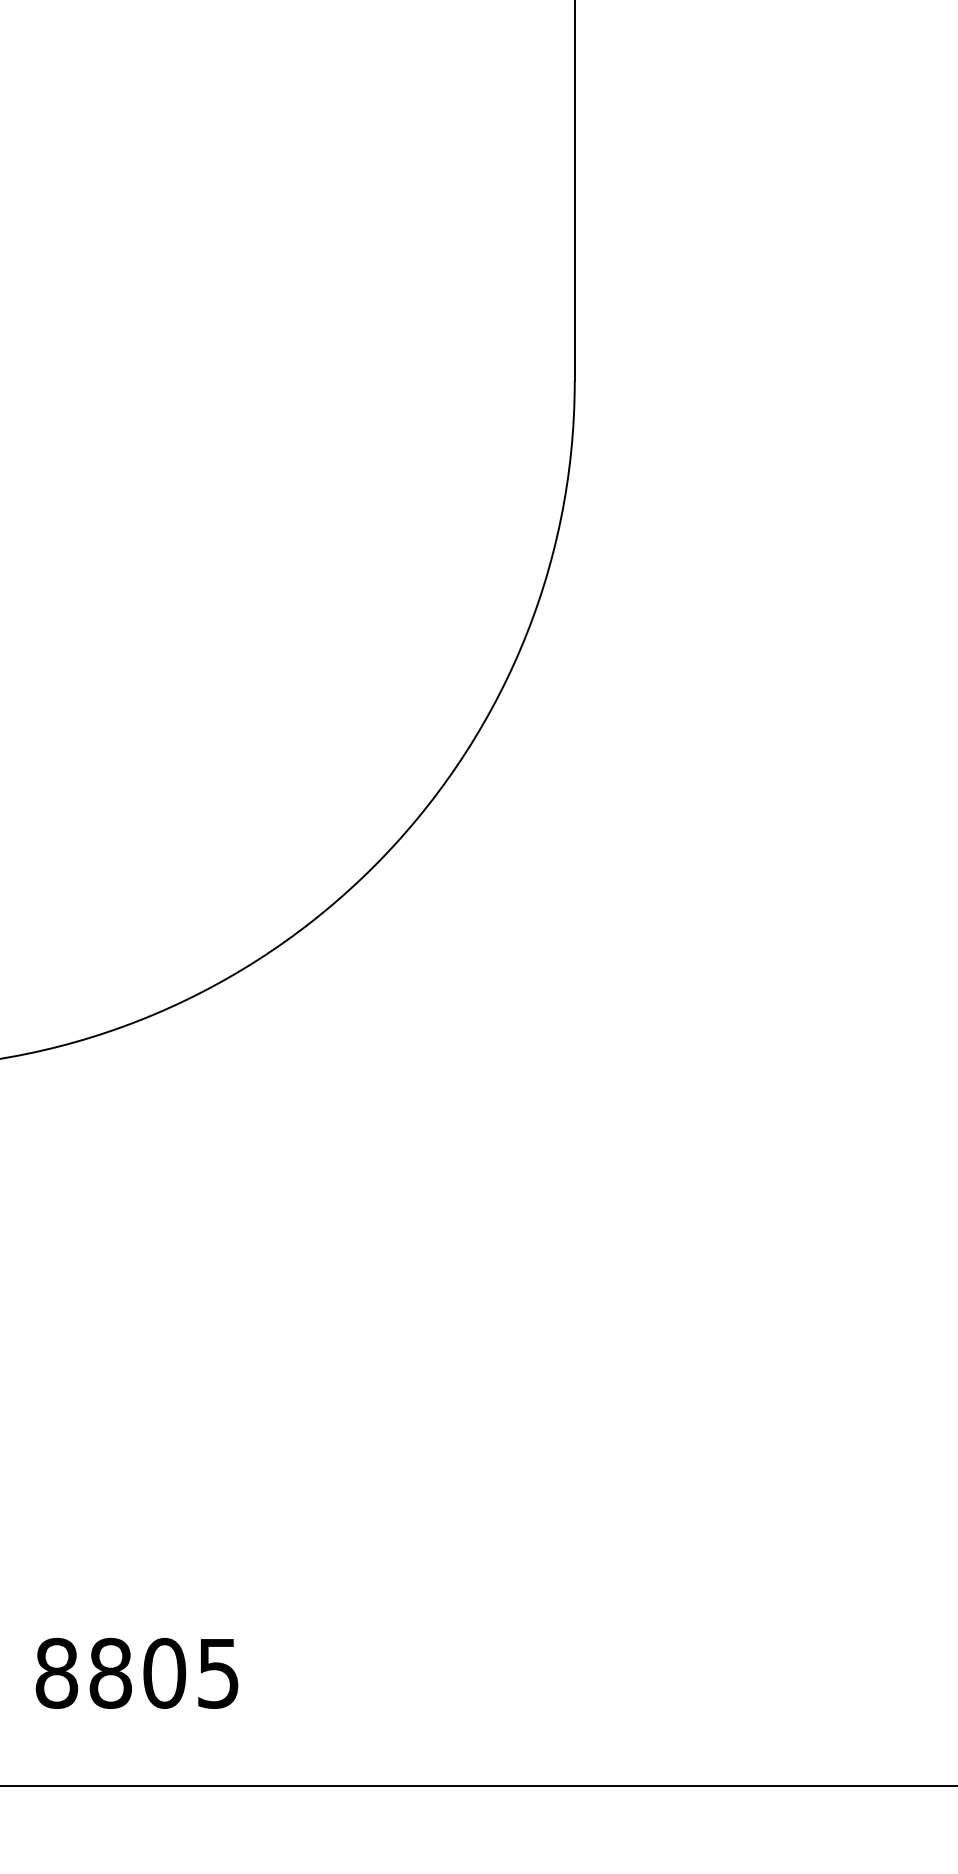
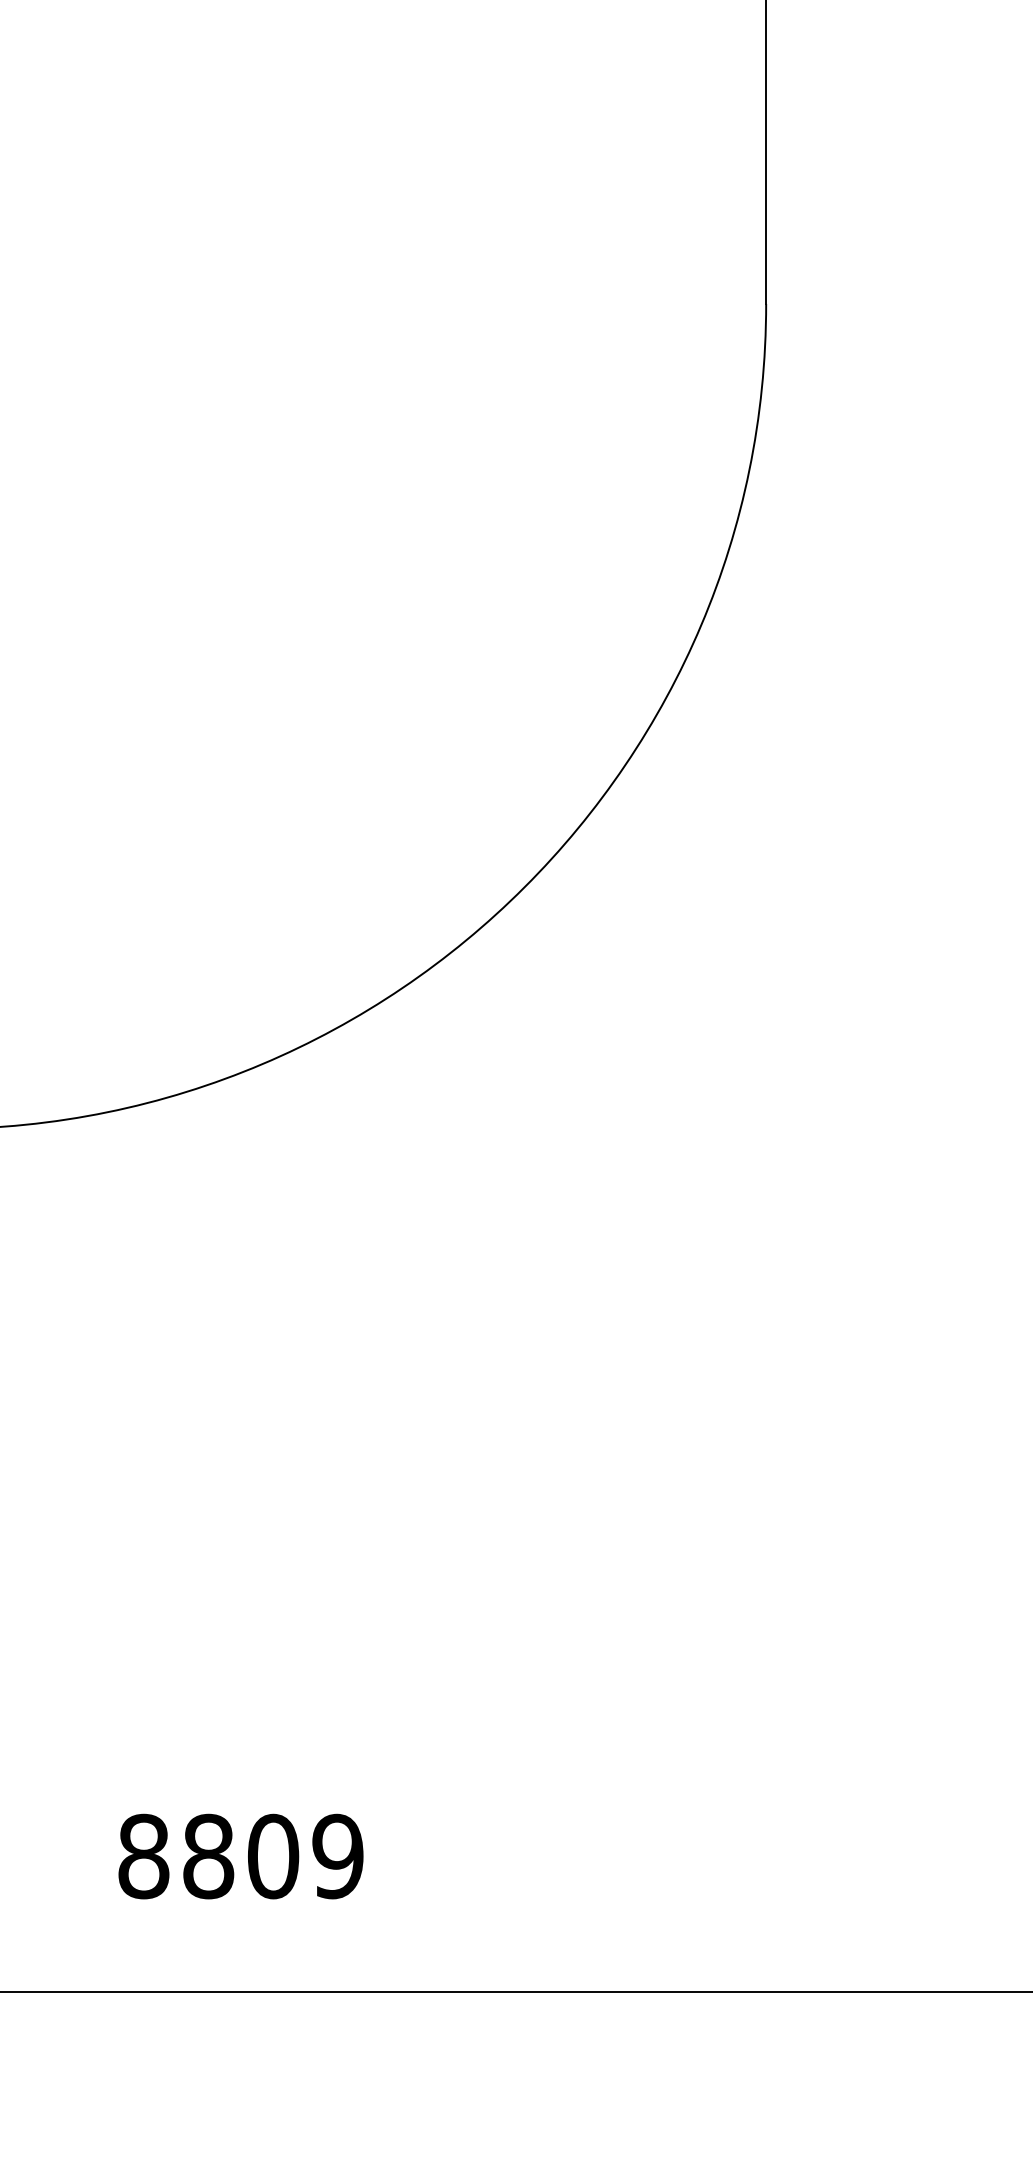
text: (218, 1672) -> (338, 1855), 8805 -> 8809

